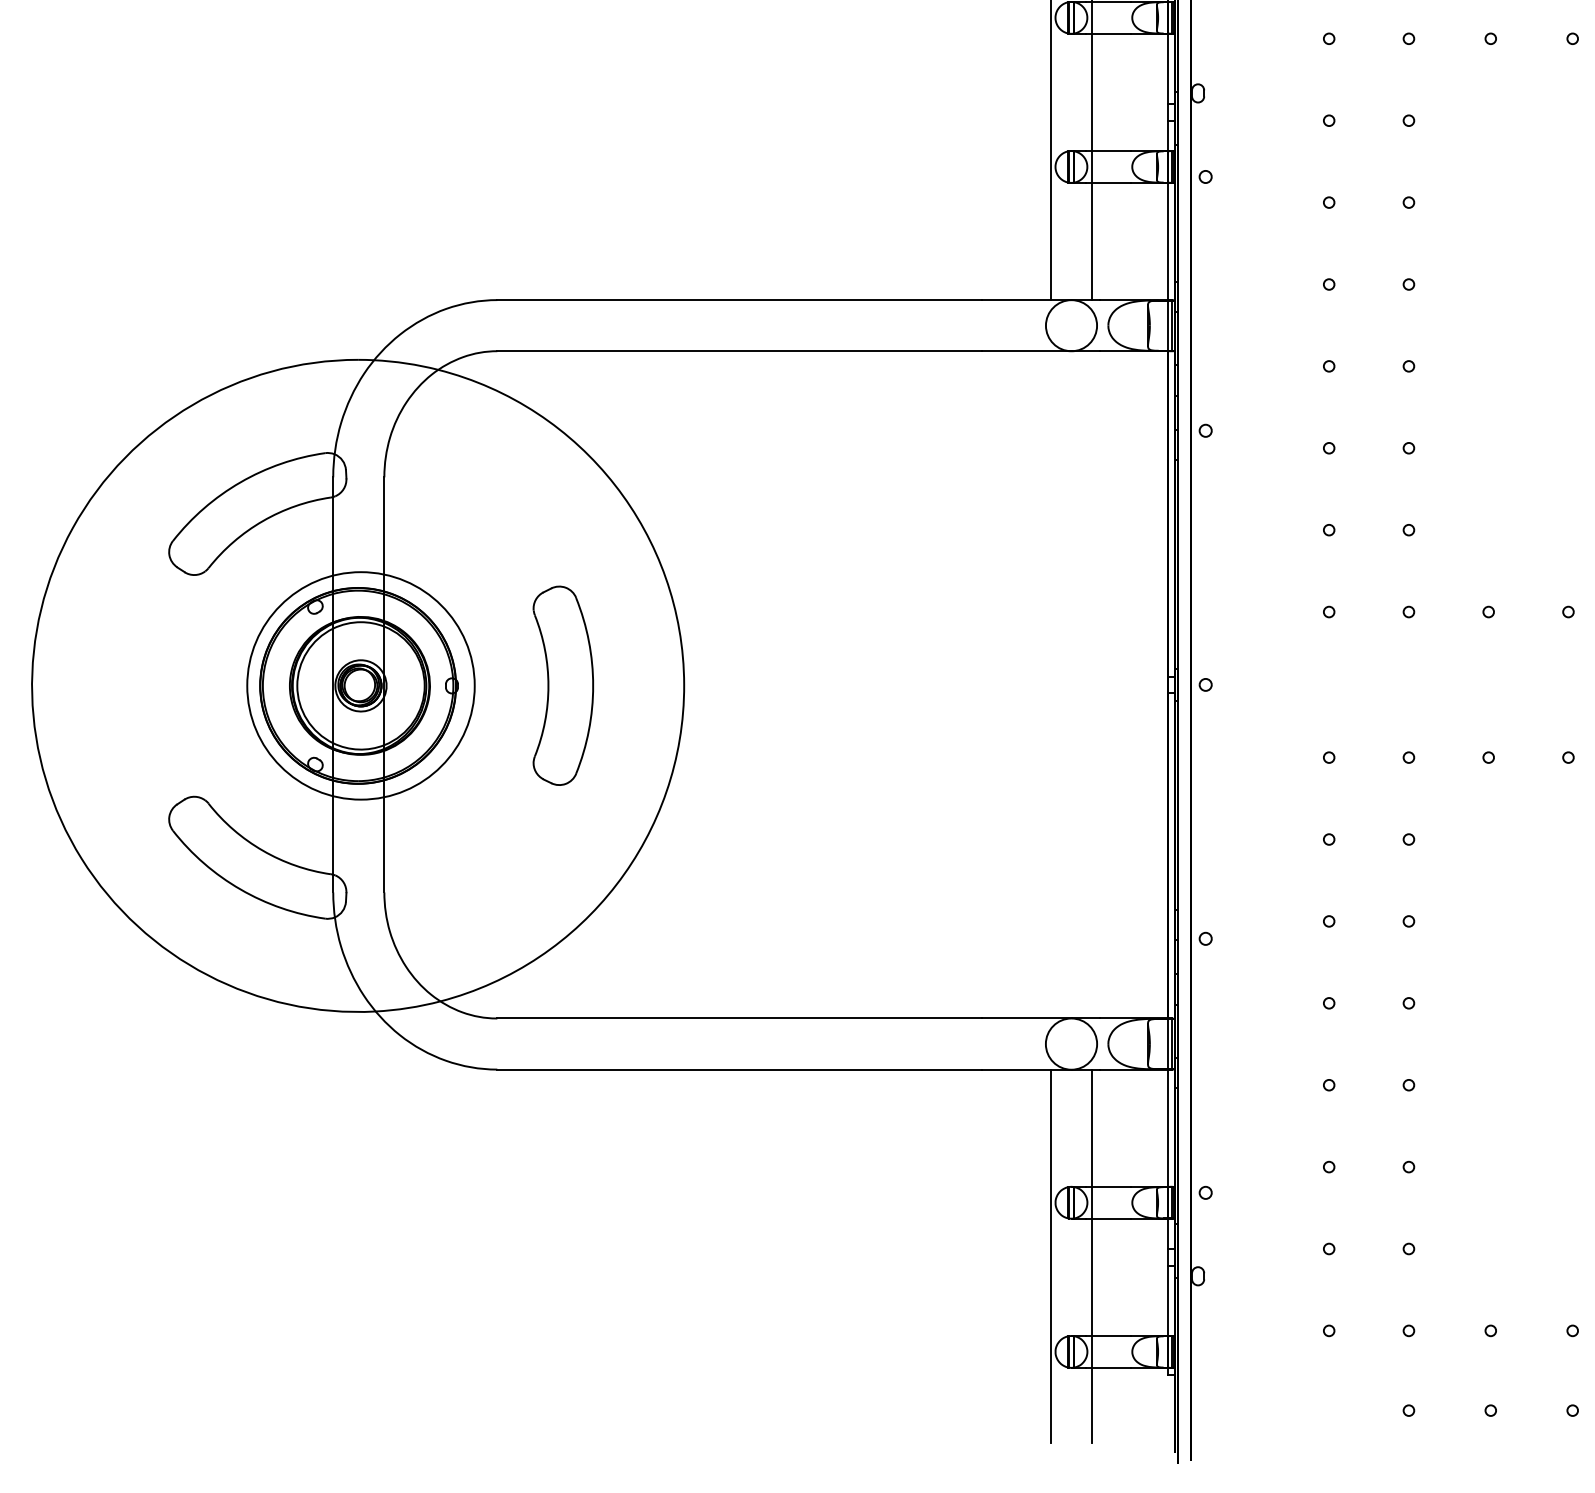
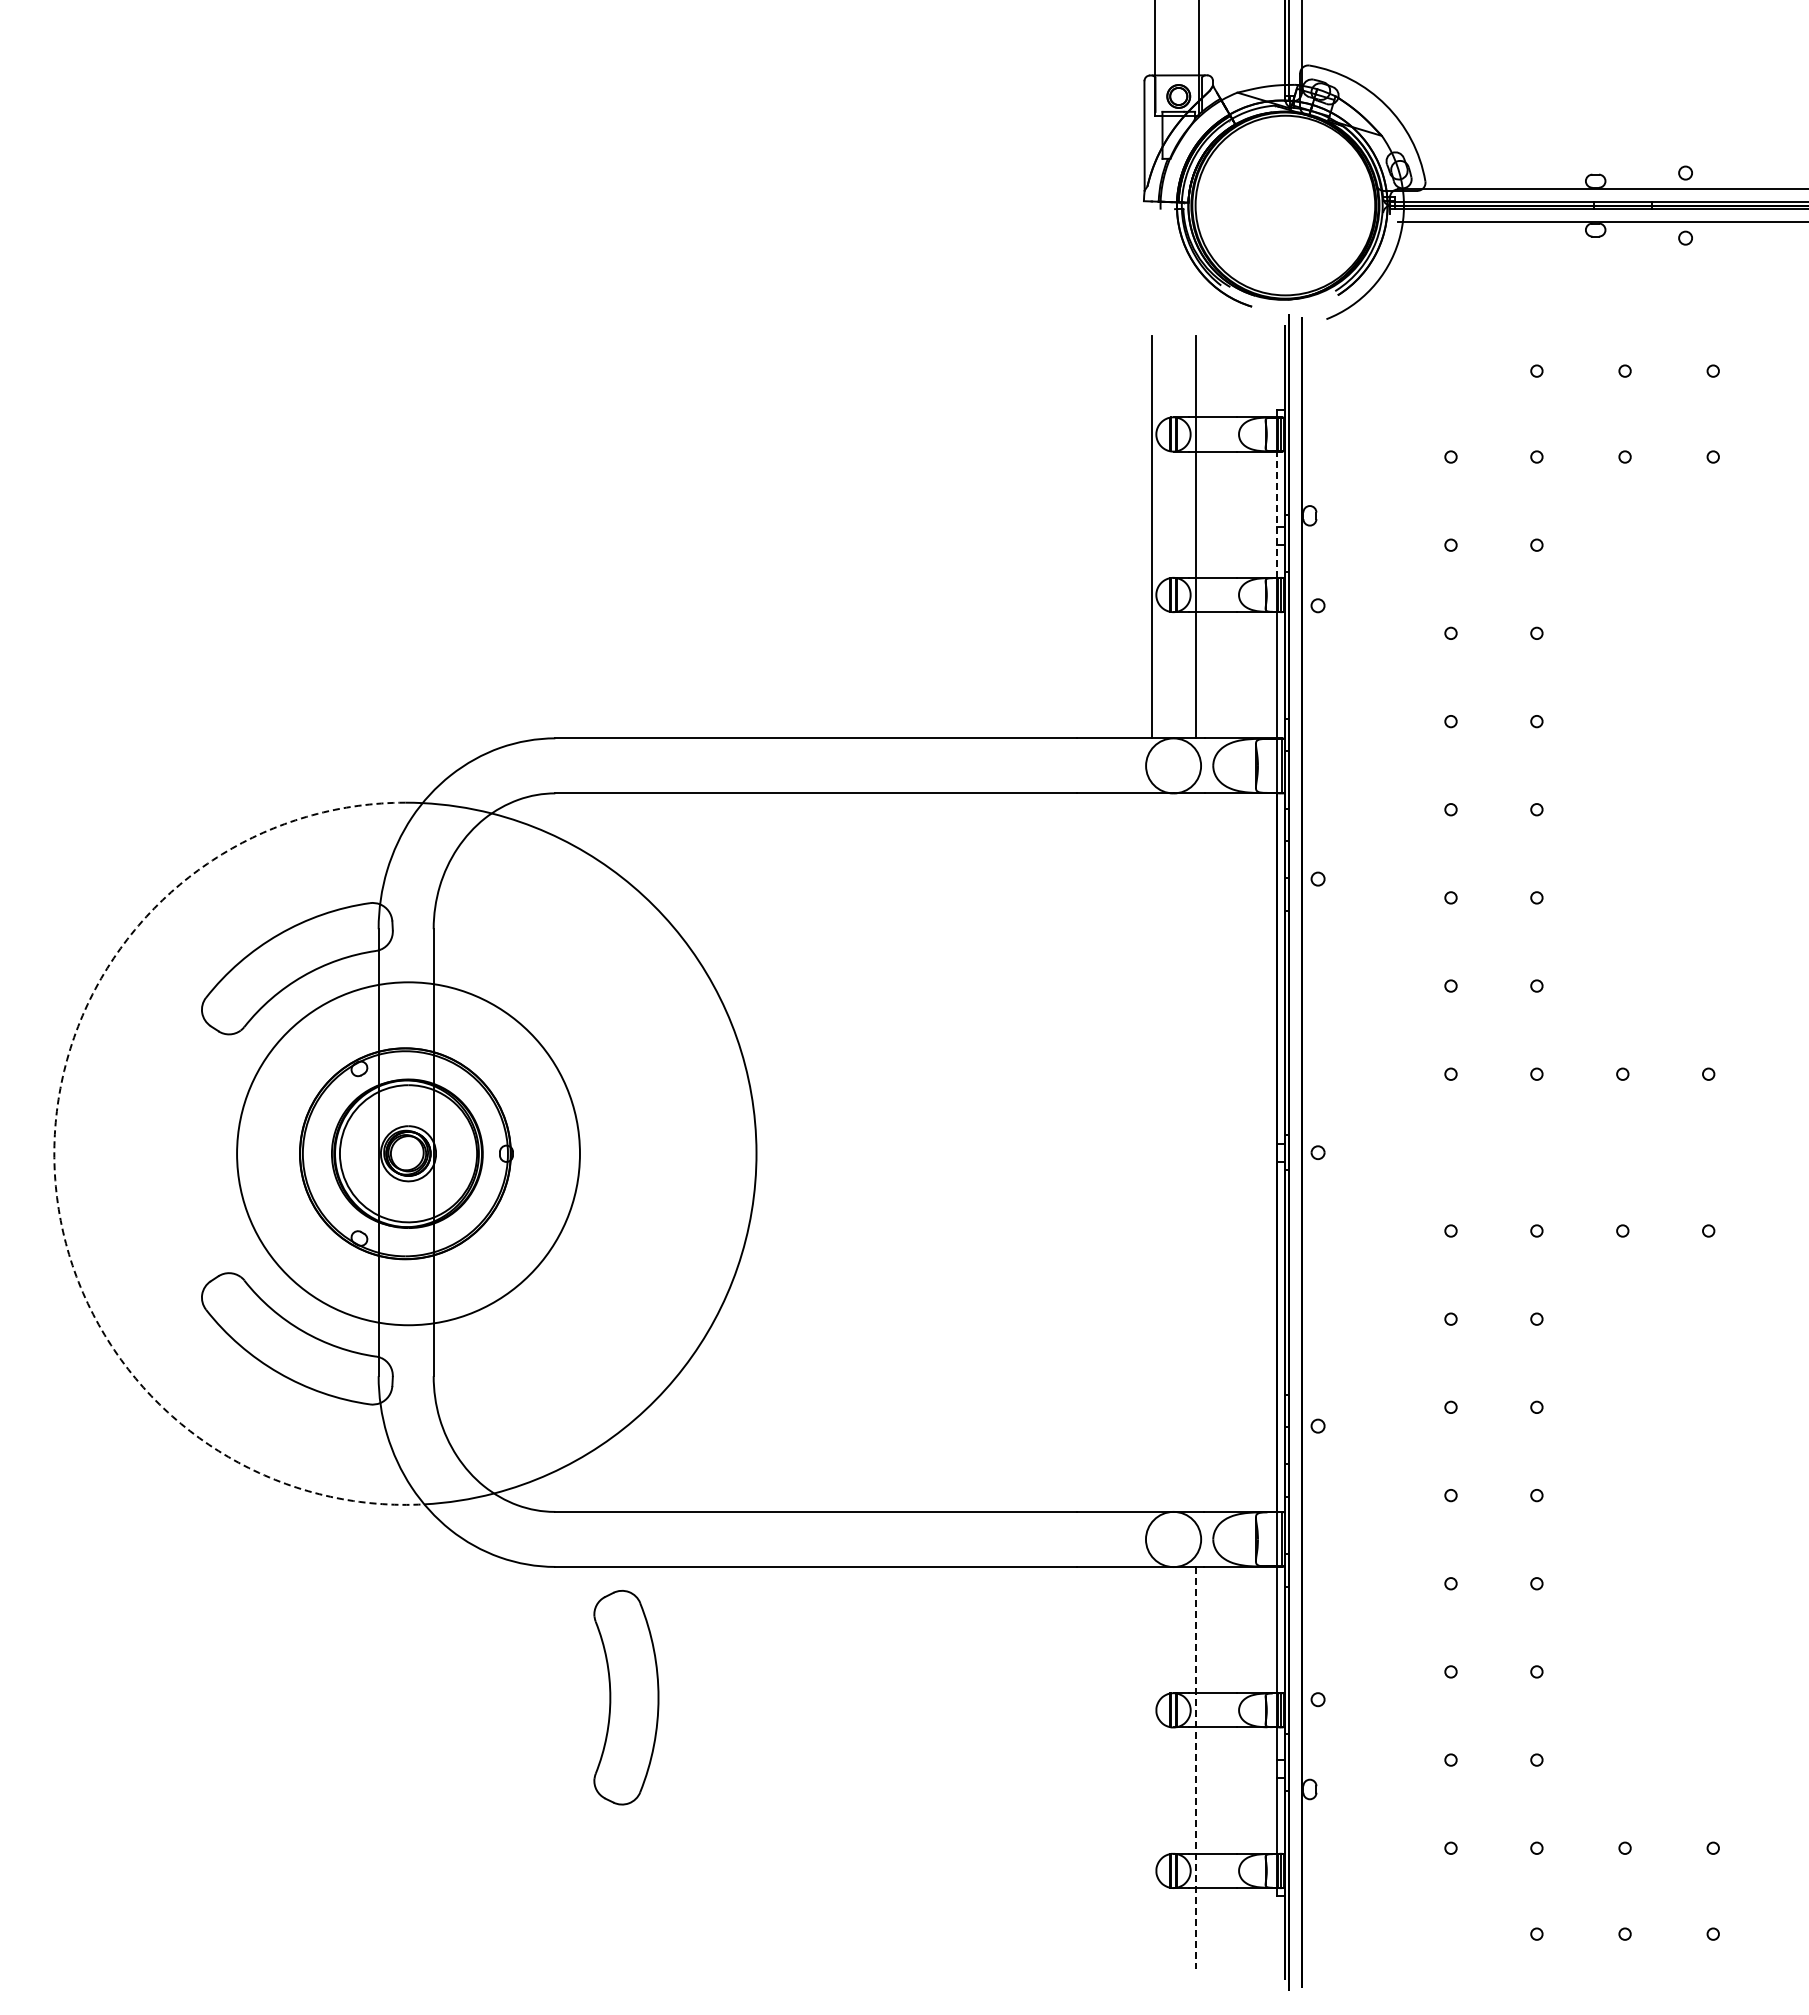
line: (1168, 92) -> (1277, 514), solid -> dashed
circle: (360, 685) -> (408, 1153), size x1.4
part: (563, 685) -> (626, 1697), moved
arc: (32, 694) -> (54, 1163), solid -> dashed
line: (1051, 1255) -> (1151, 1767), removed
line: (1091, 1256) -> (1195, 1768), solid -> dashed

